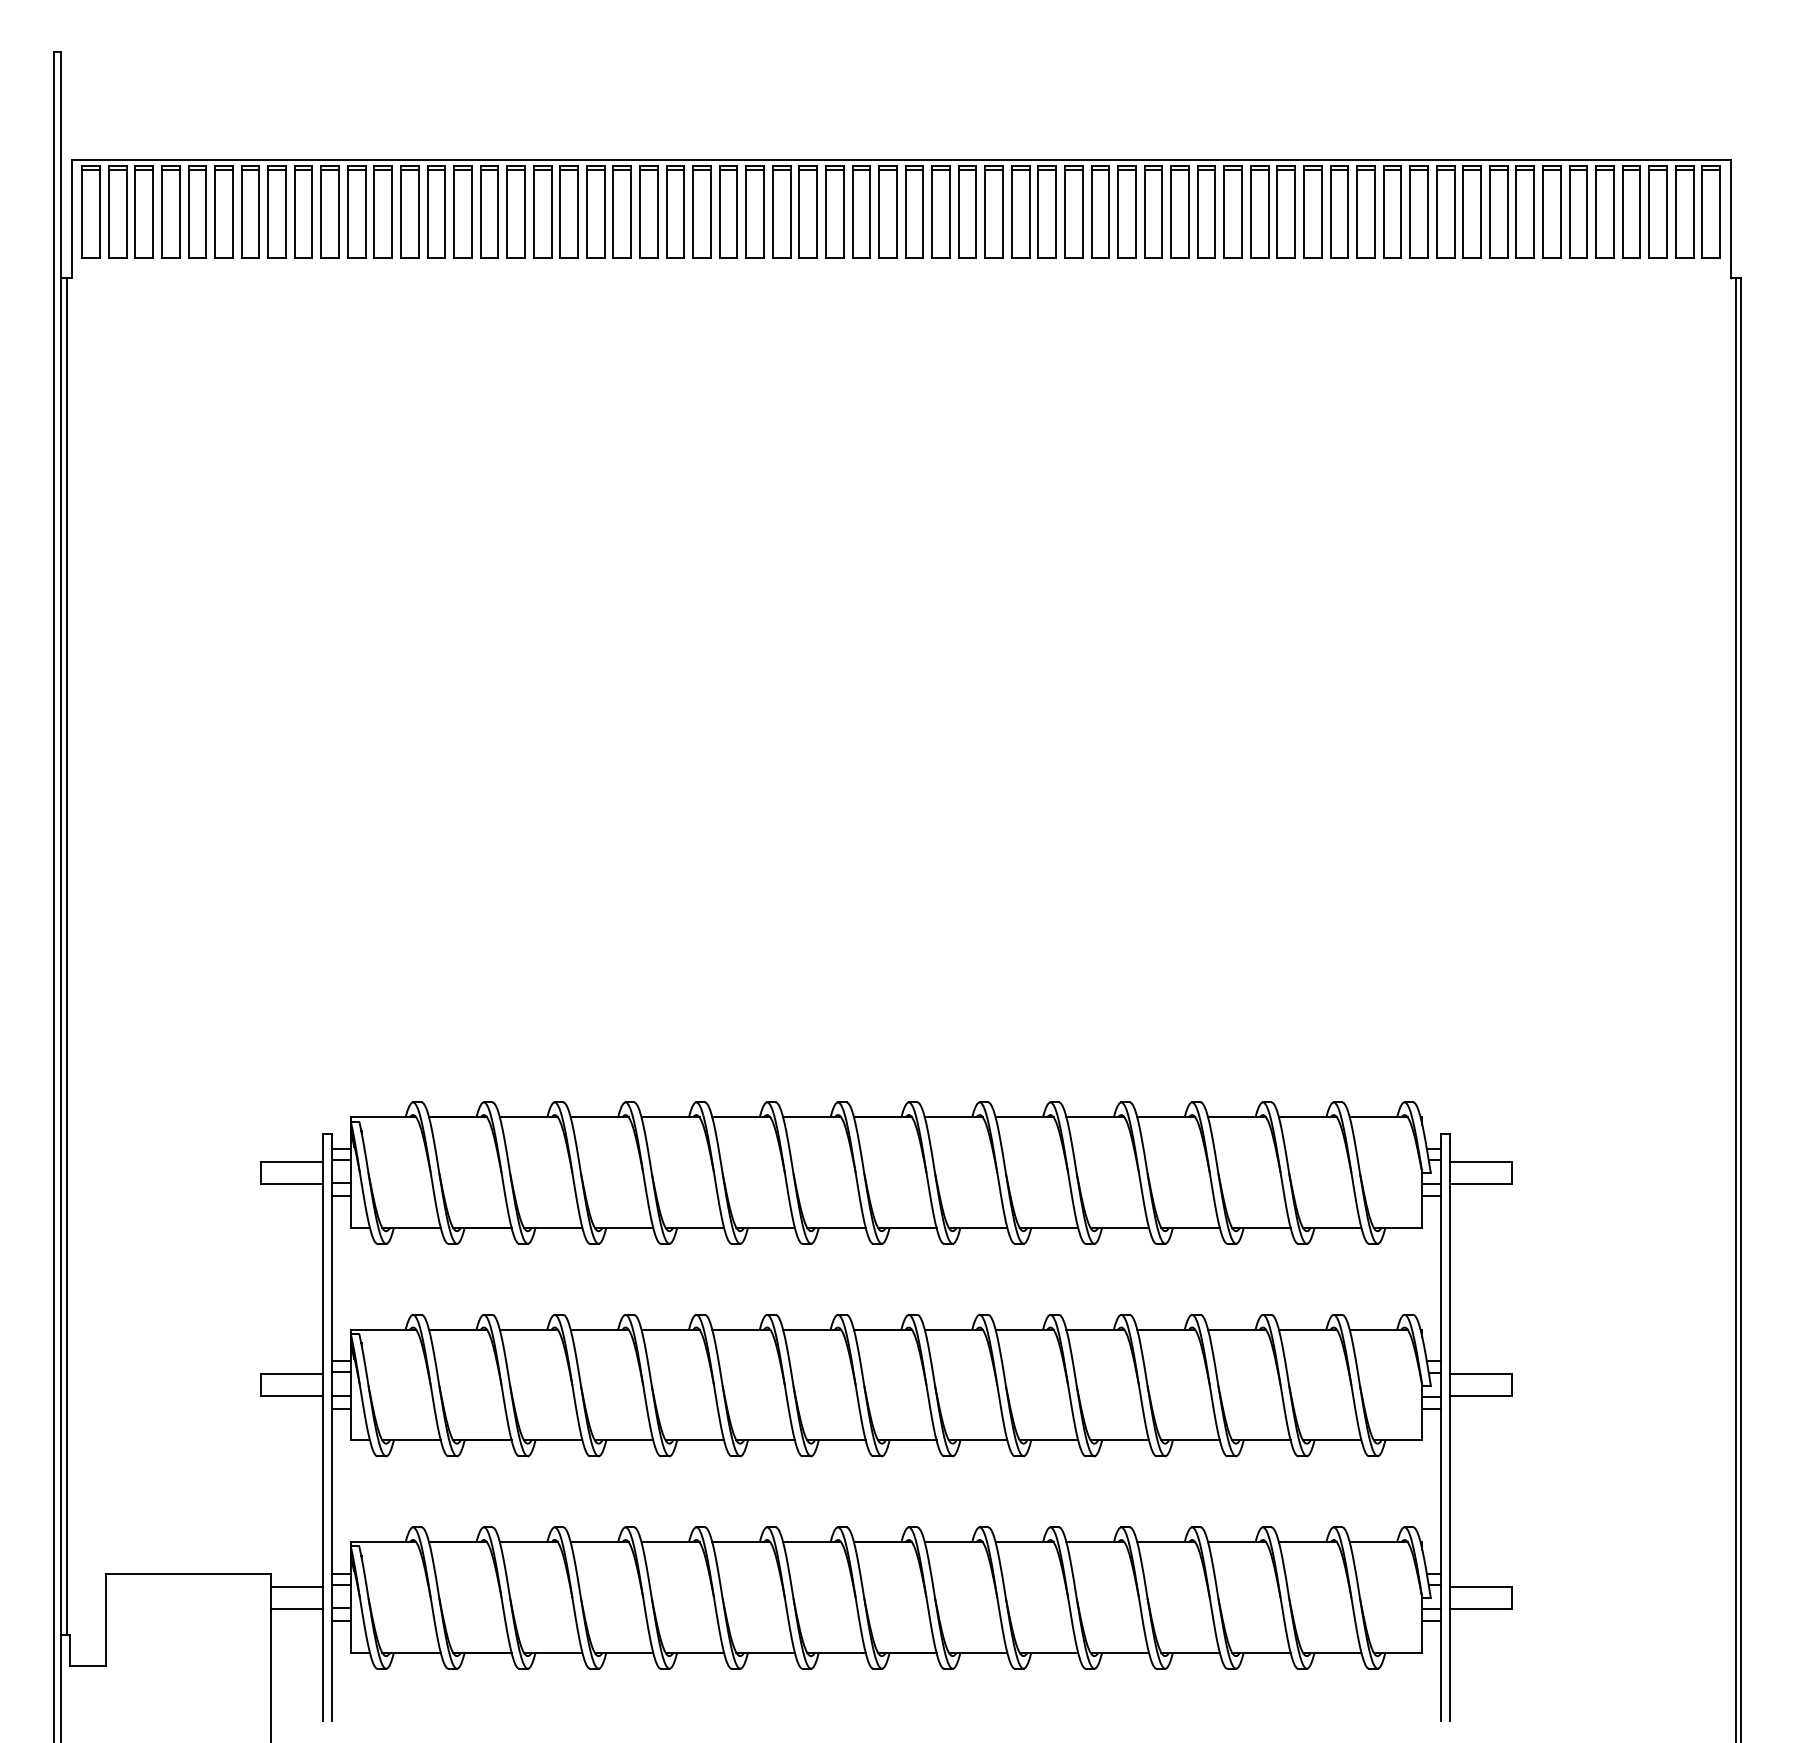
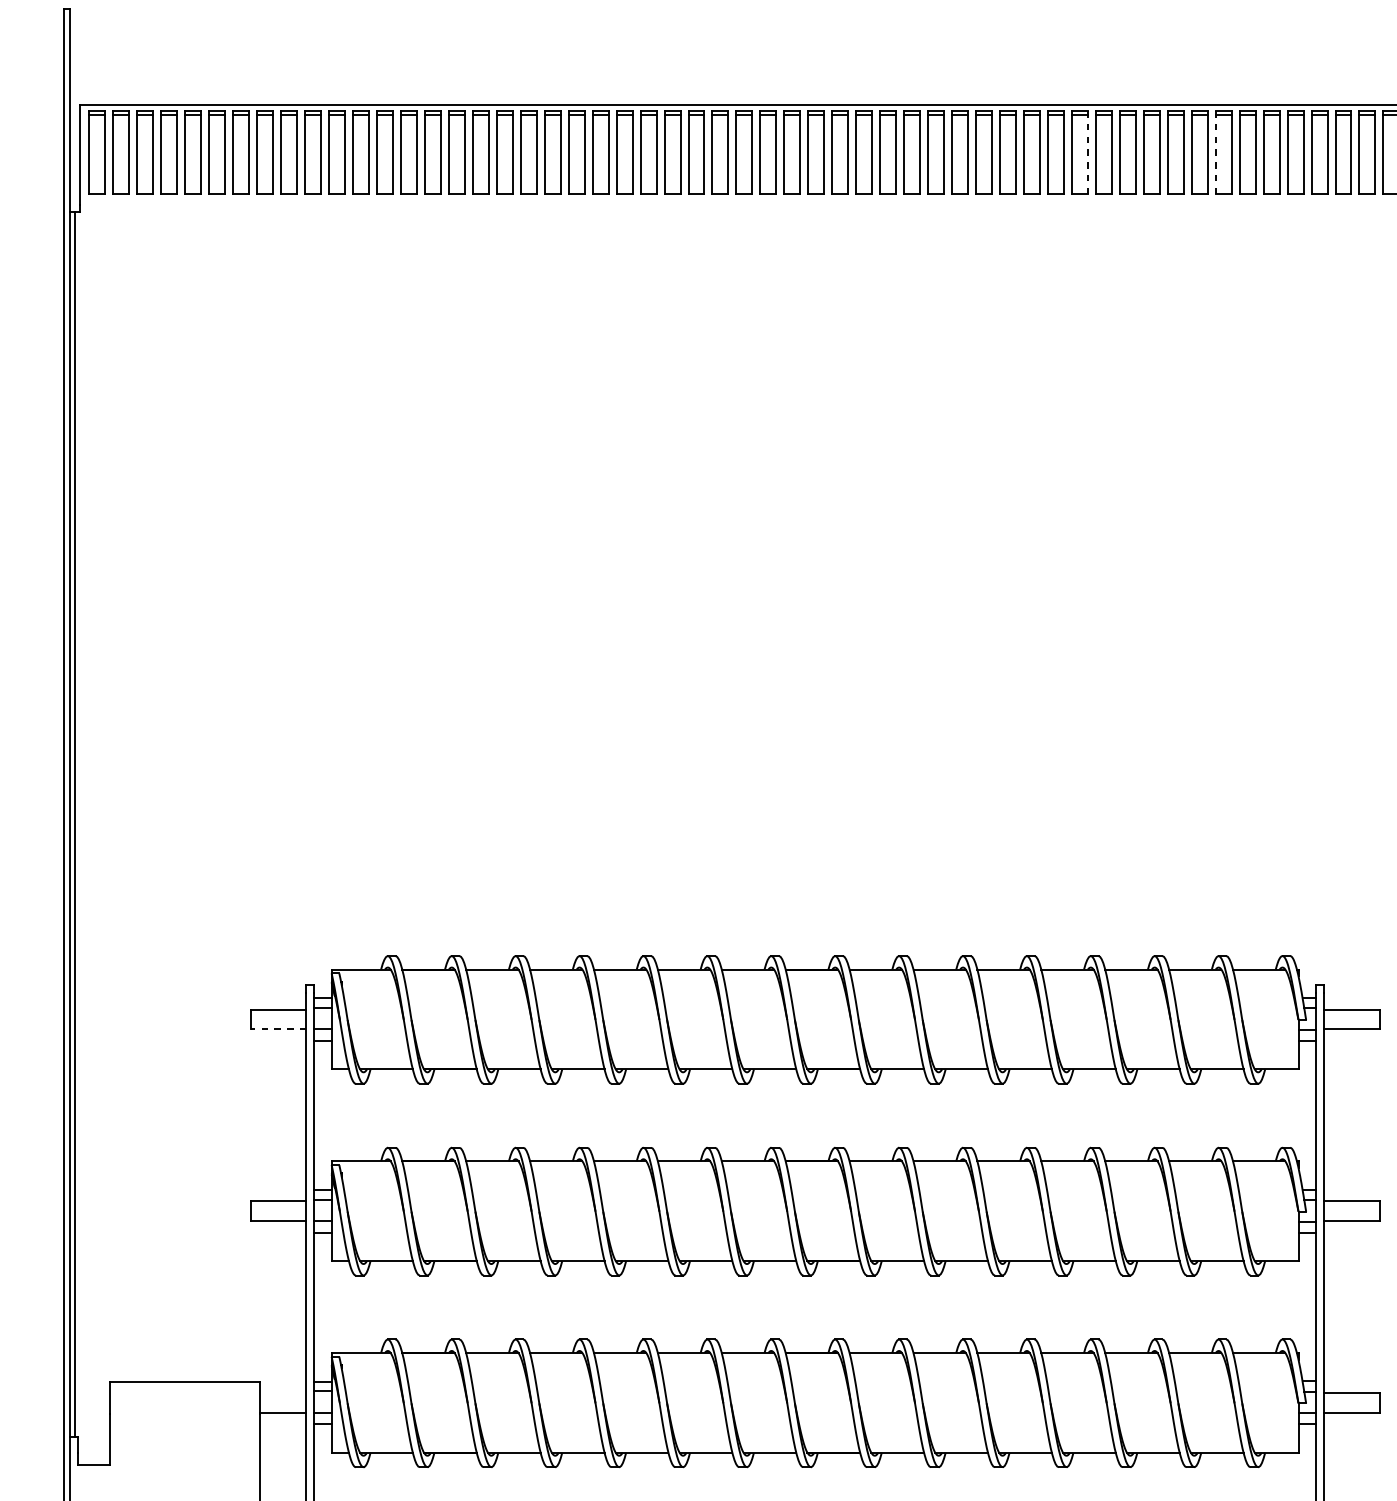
line: (1330, 211) -> (1215, 152), solid -> dashed
line: (1188, 212) -> (1087, 153), solid -> dashed
line: (291, 1183) -> (278, 1029), solid -> dashed
line: (296, 1586) -> (282, 1392), removed

